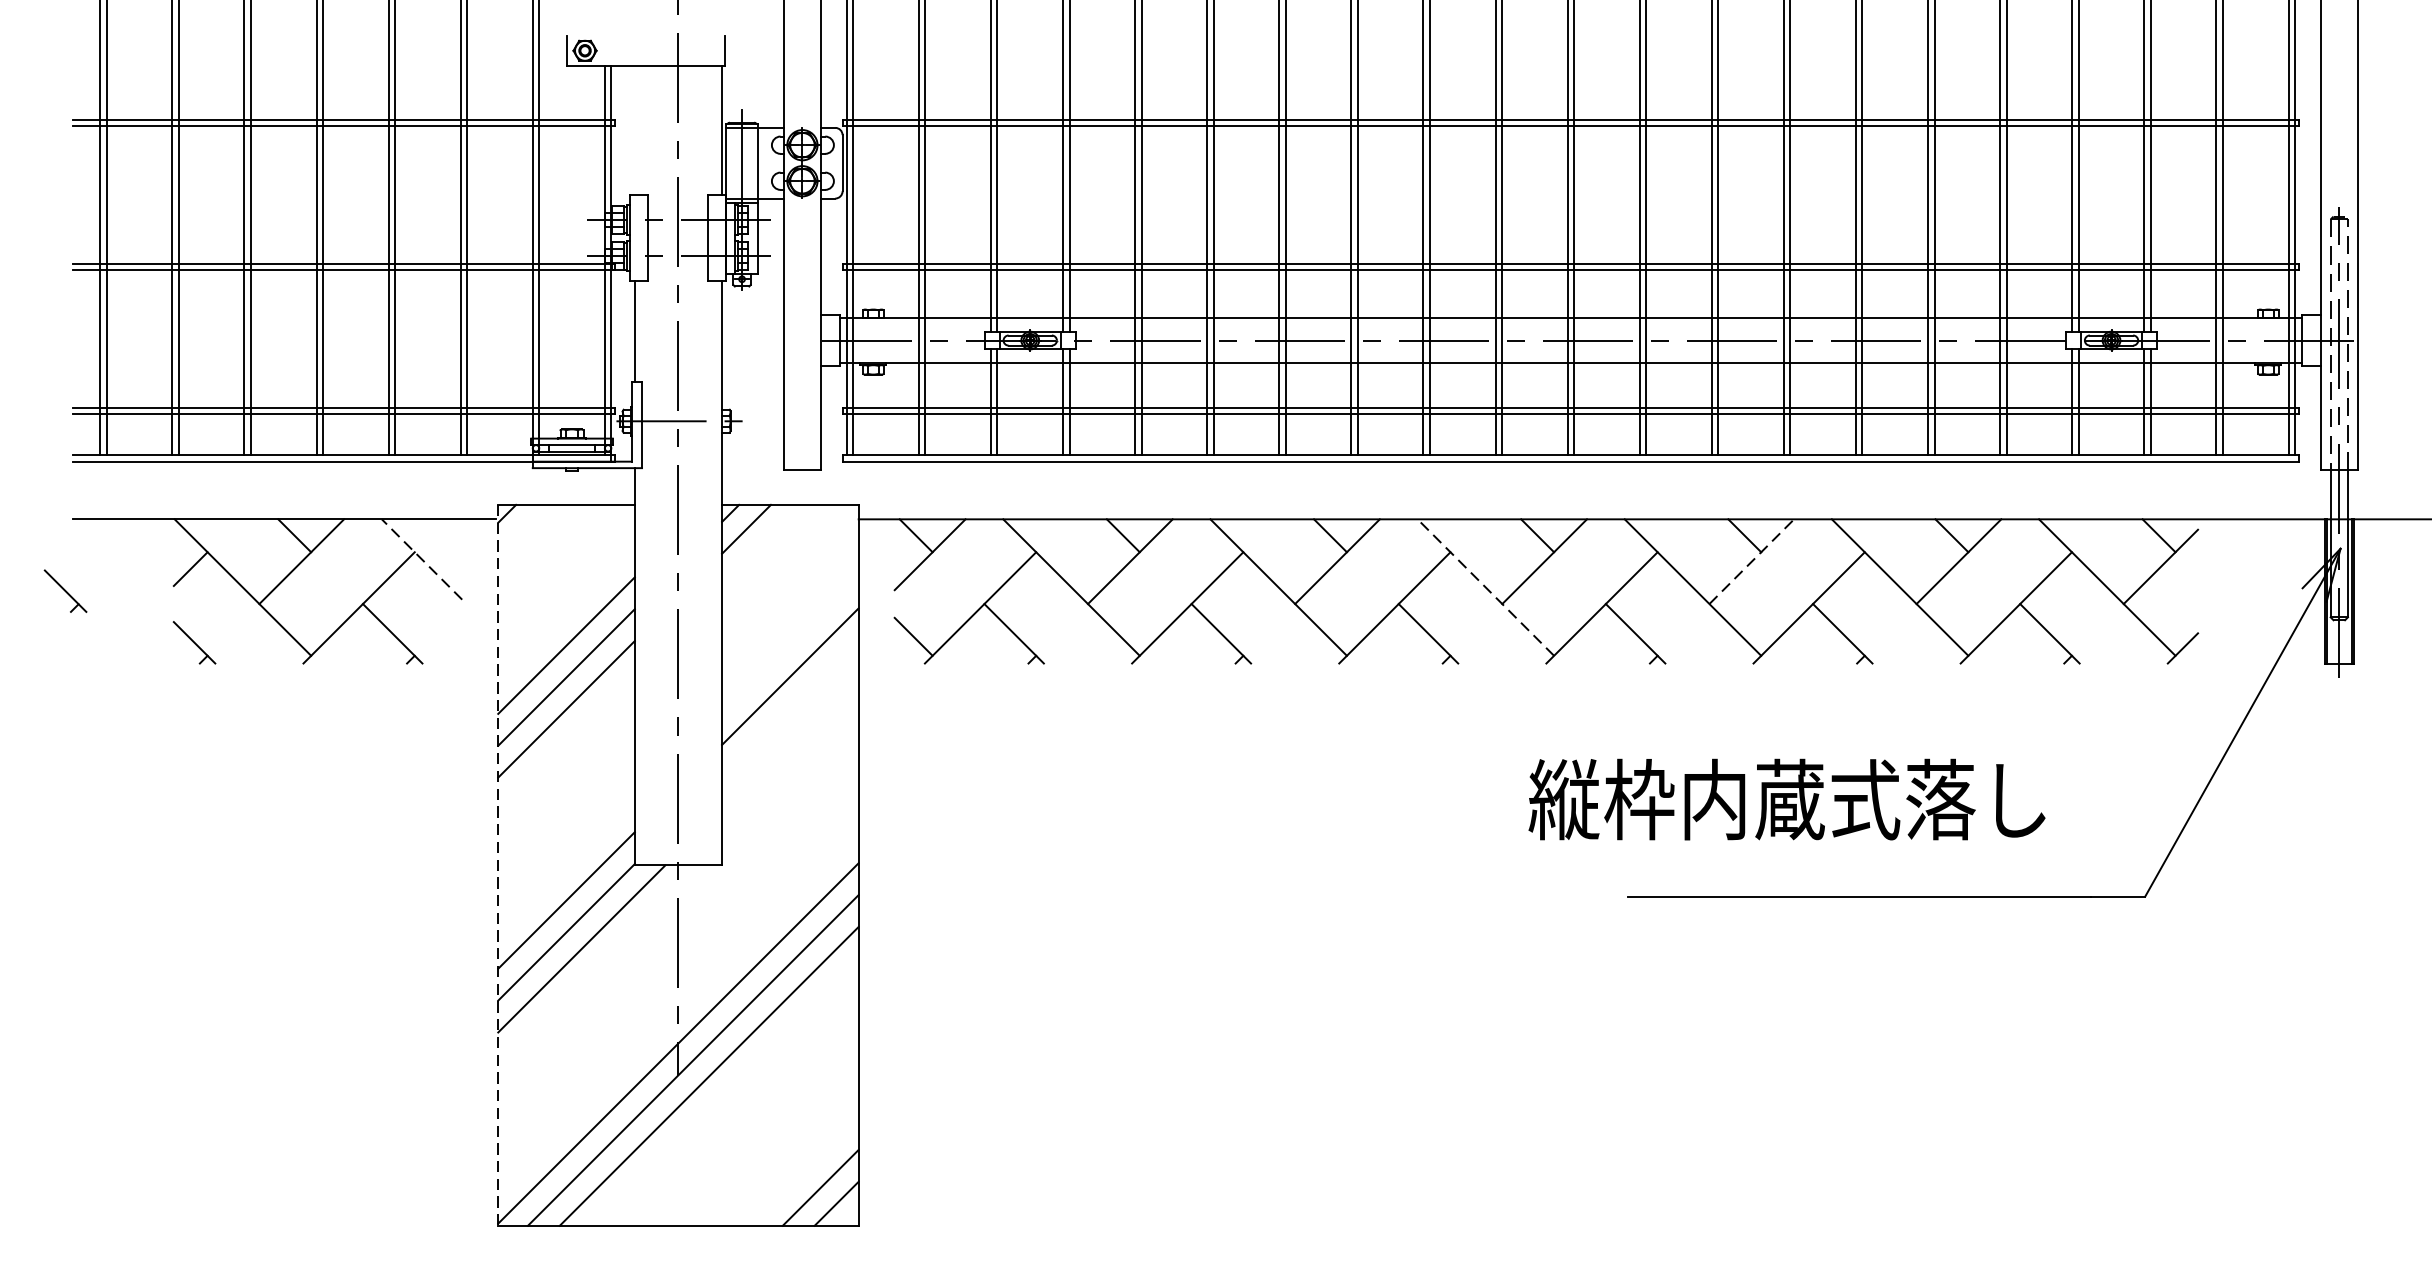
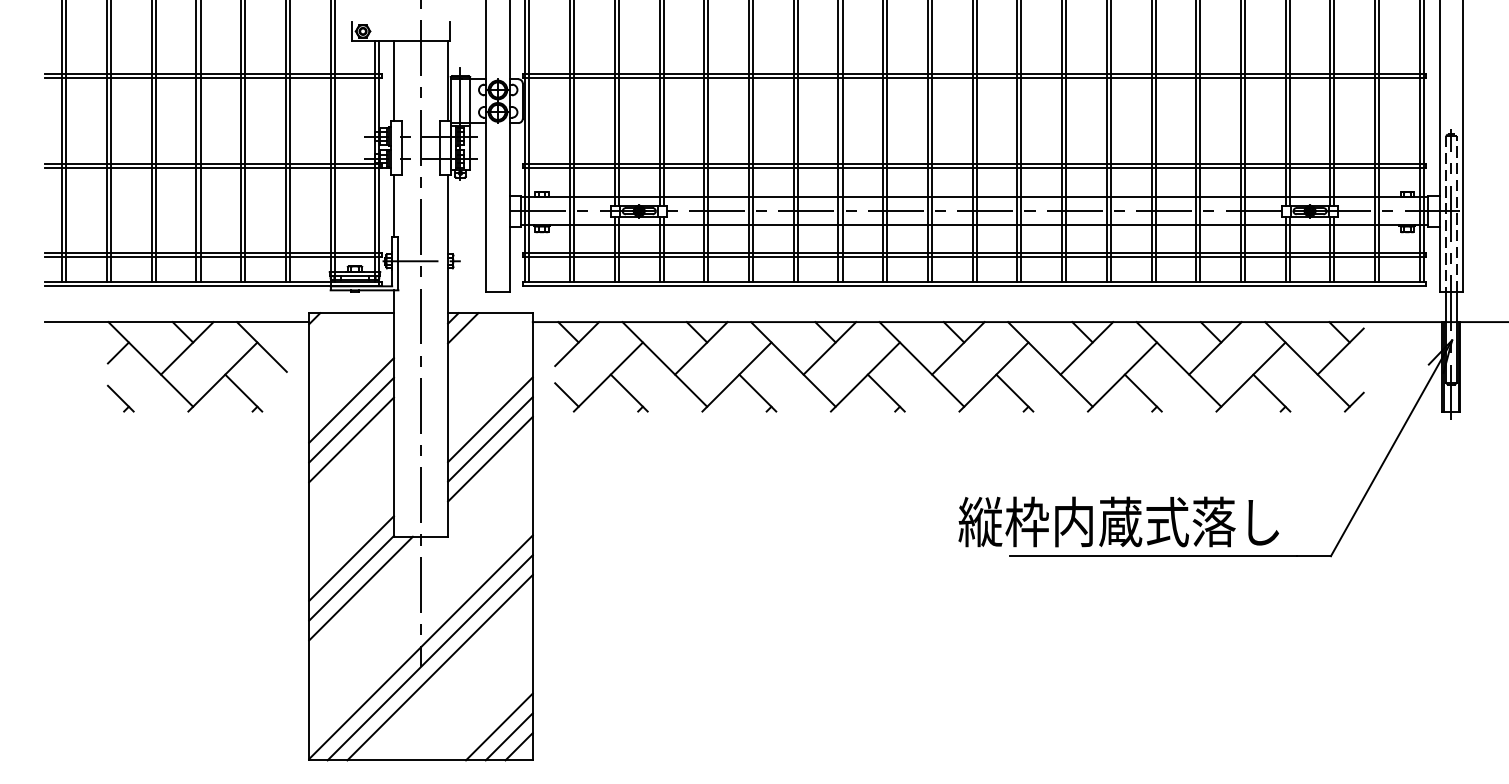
line: (634, 129) -> (393, 80), added
line: (421, 558) -> (261, 346), dashed -> solid
line: (1752, 561) -> (1087, 348), dashed -> solid
line: (1485, 587) -> (921, 364), dashed -> solid
part: (65, 590) -> (40, 366), removed
line: (790, 708) -> (490, 439), added
line: (790, 739) -> (490, 458), added
text: (1786, 798) -> (1118, 521), moved
line: (498, 864) -> (309, 536), dashed -> solid
line: (804, 1171) -> (499, 726), added

